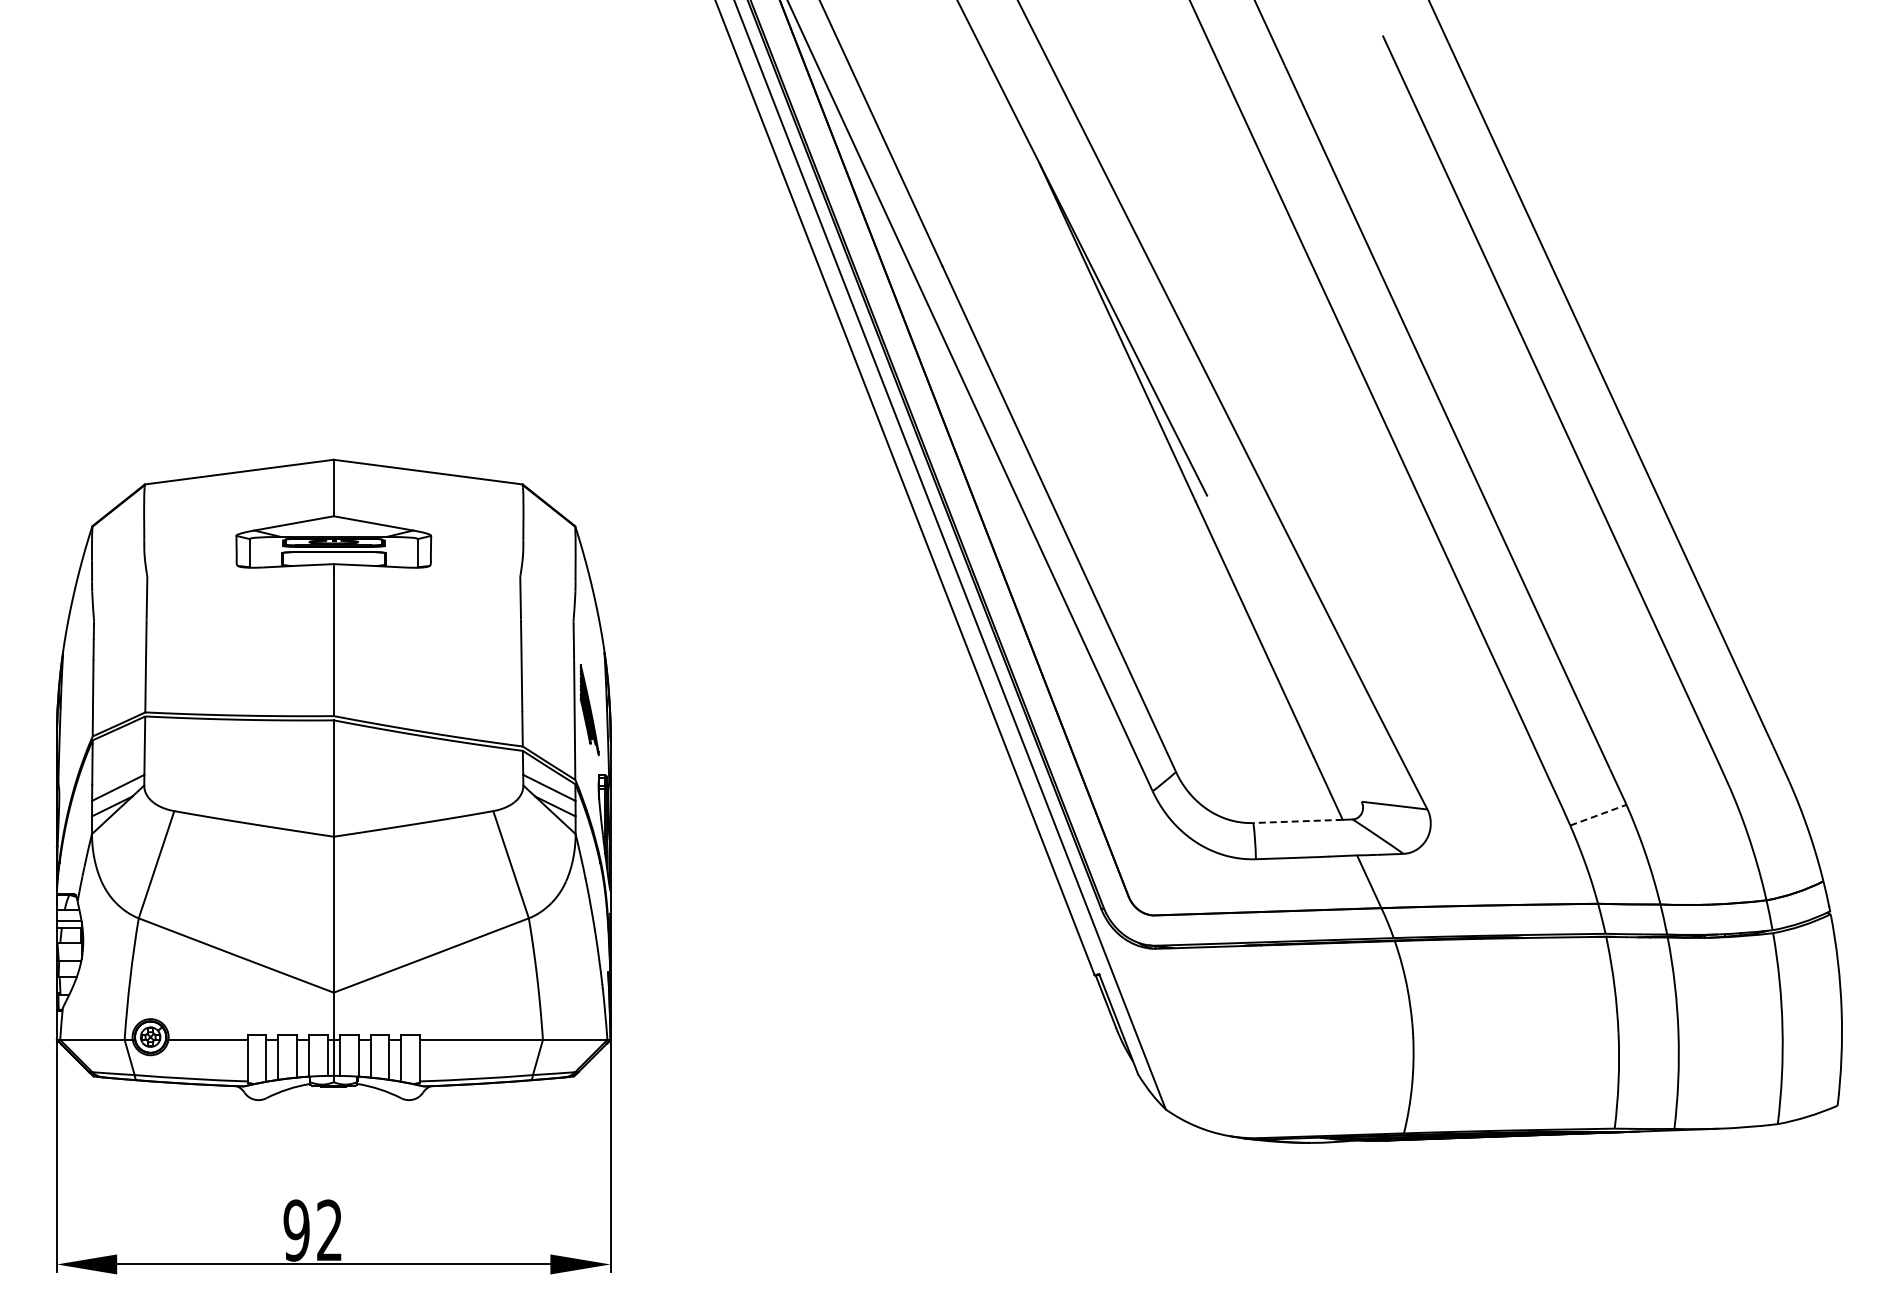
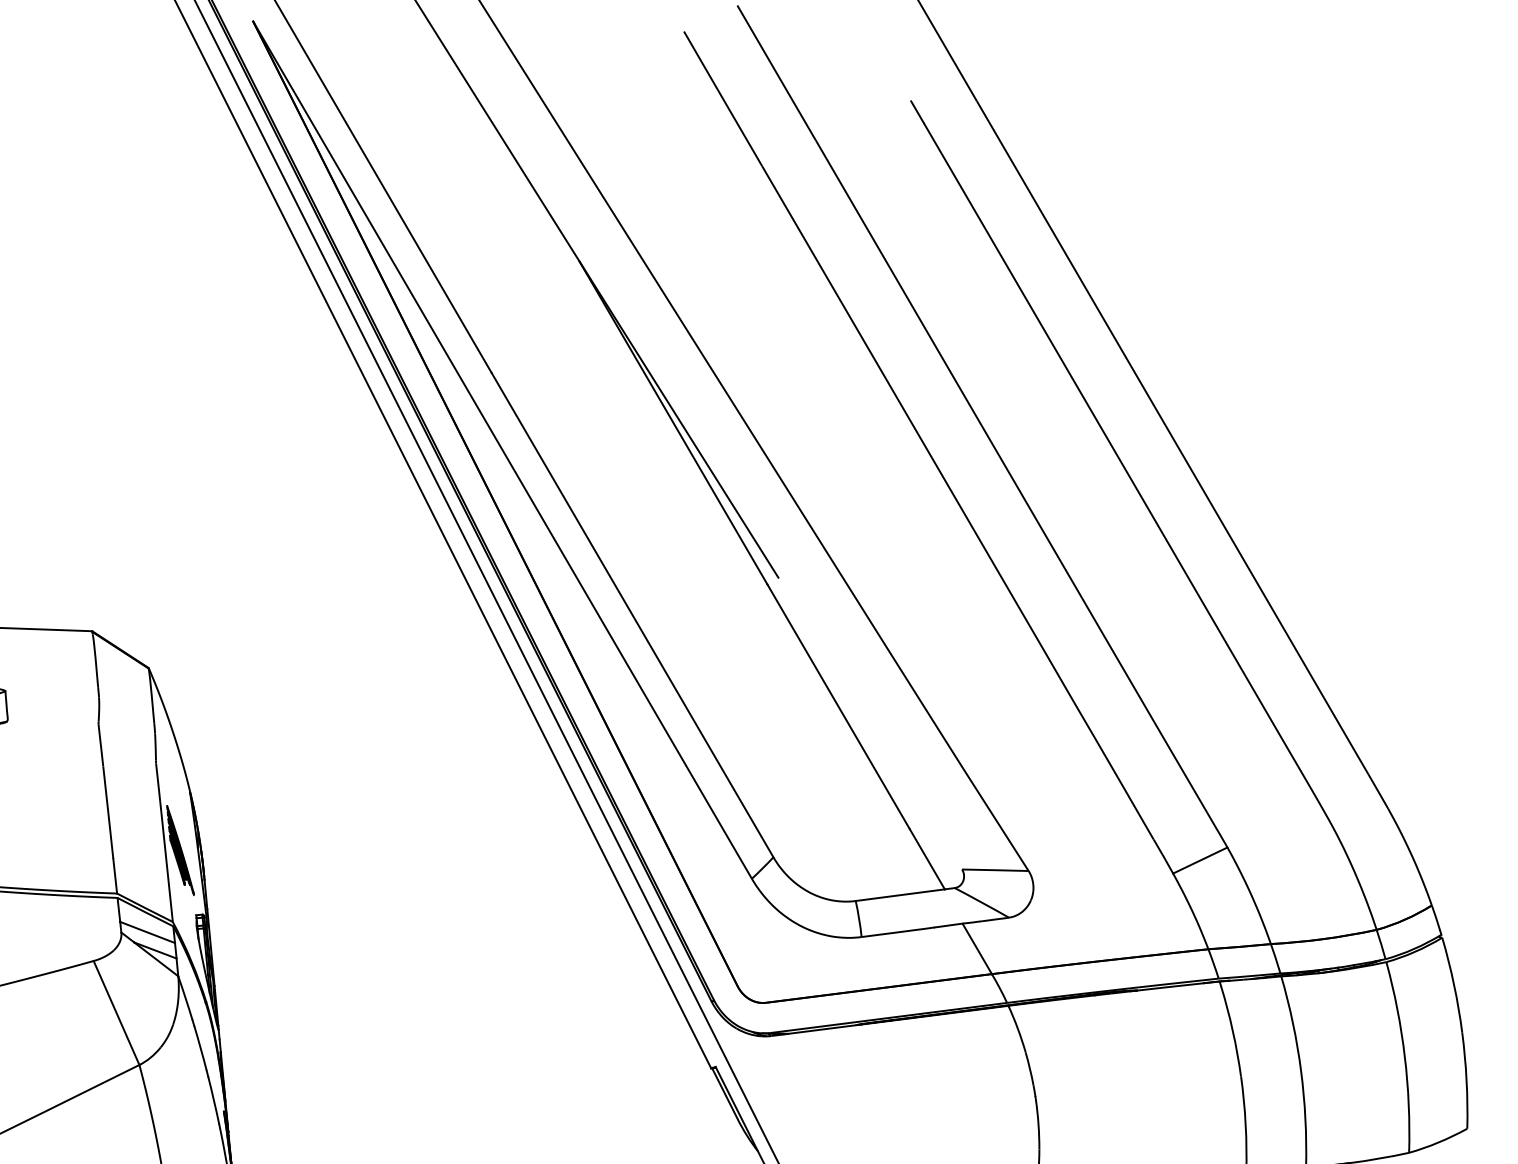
line: (1598, 815) -> (1200, 860), dashed -> solid
line: (1298, 821) -> (900, 895), dashed -> solid

